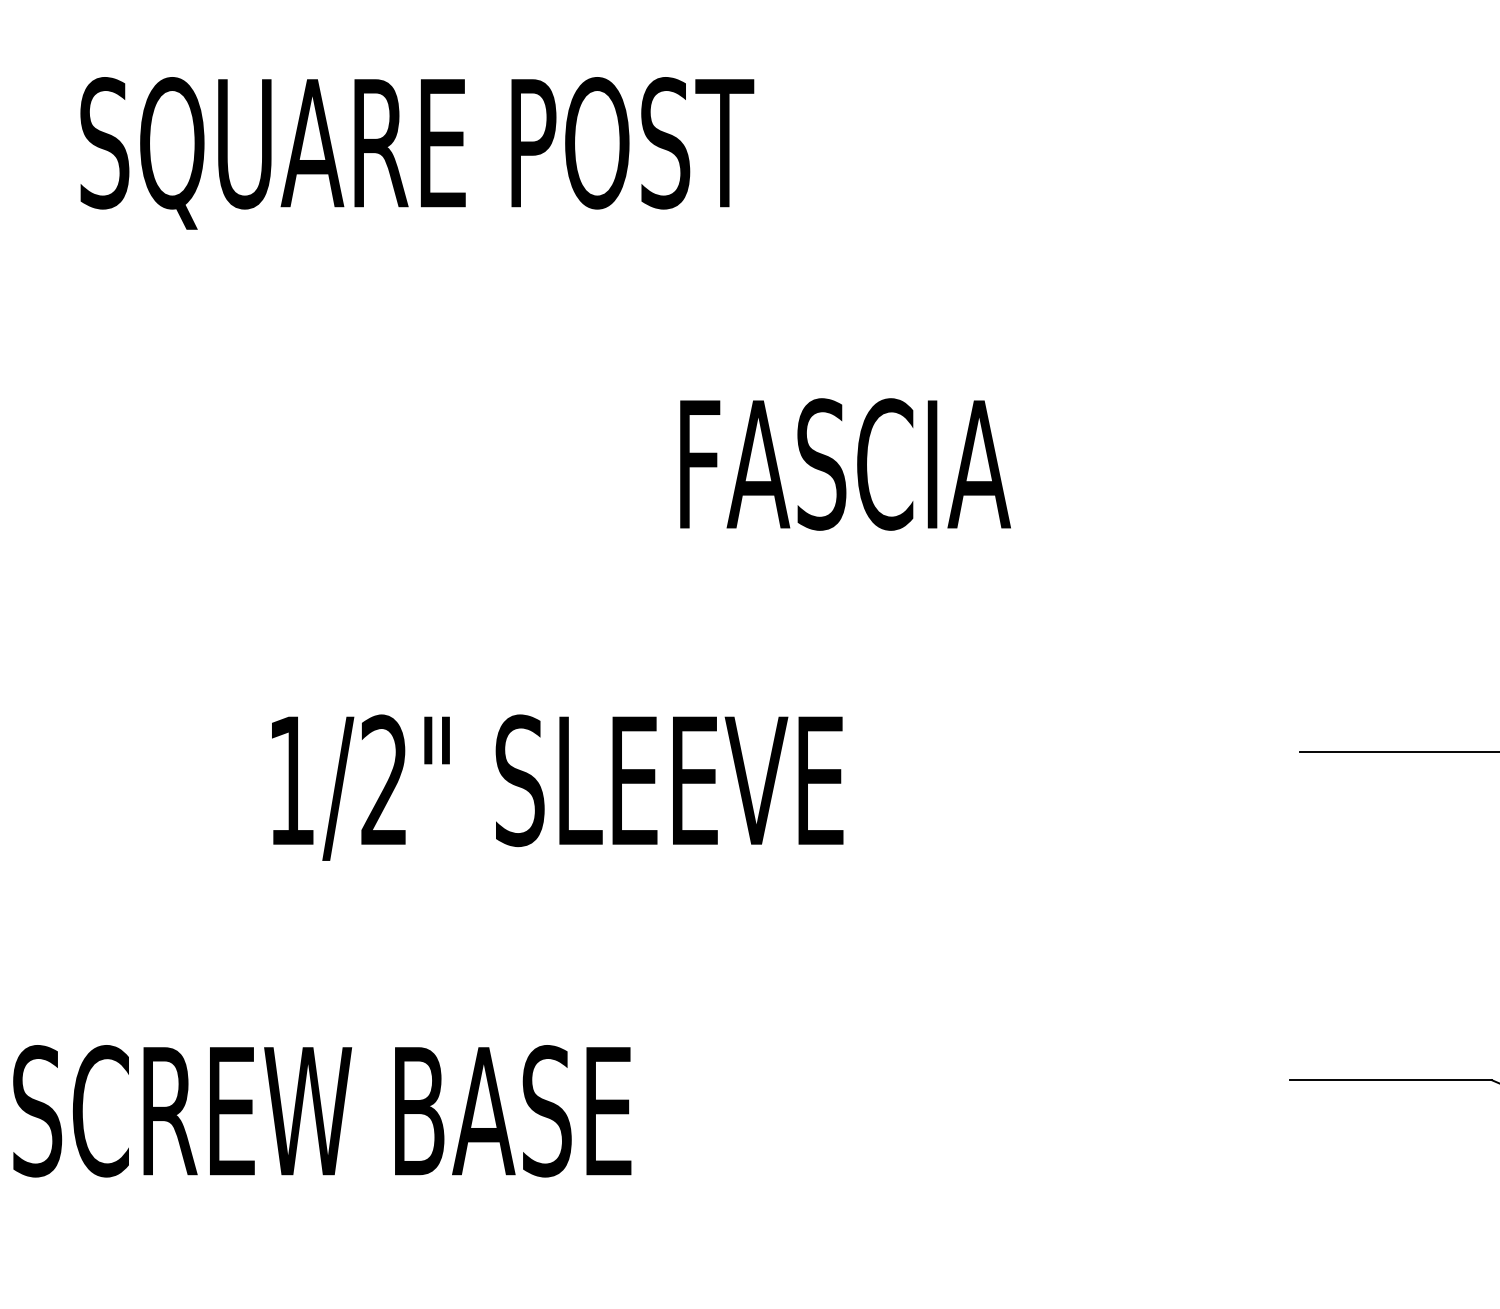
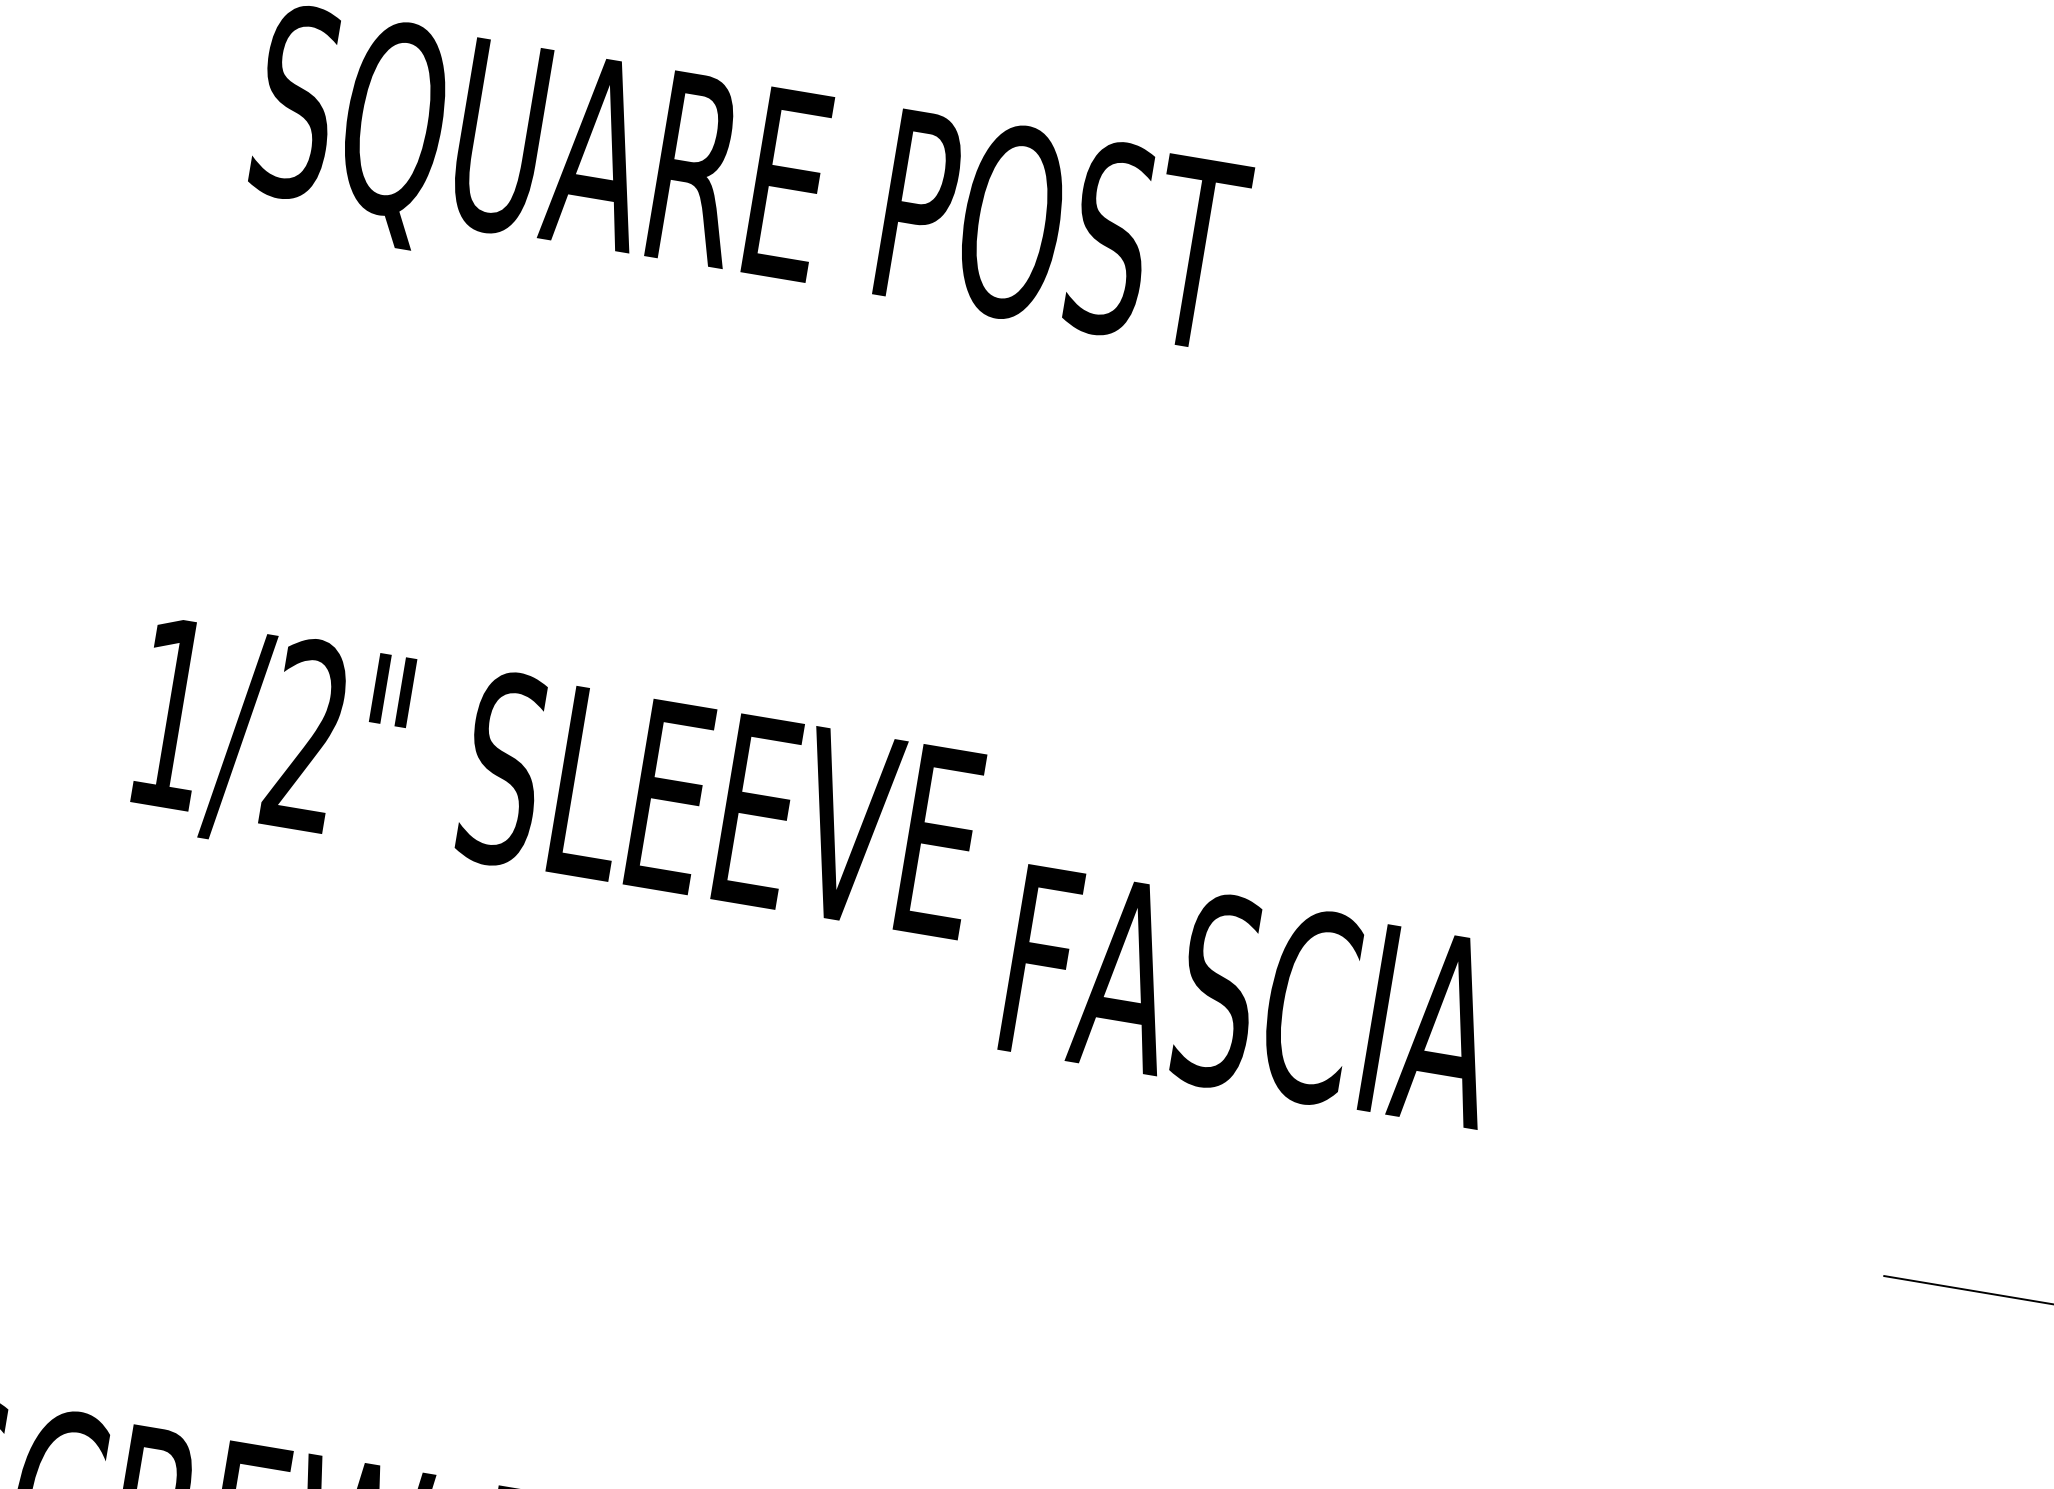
text: (845, 464) -> (1252, 997), moved
text: (557, 787) -> (556, 788), moved

